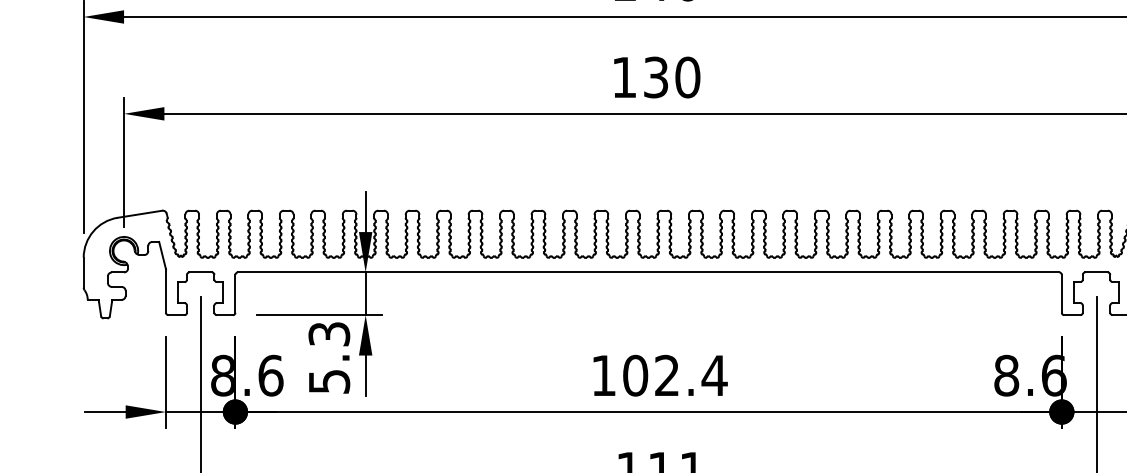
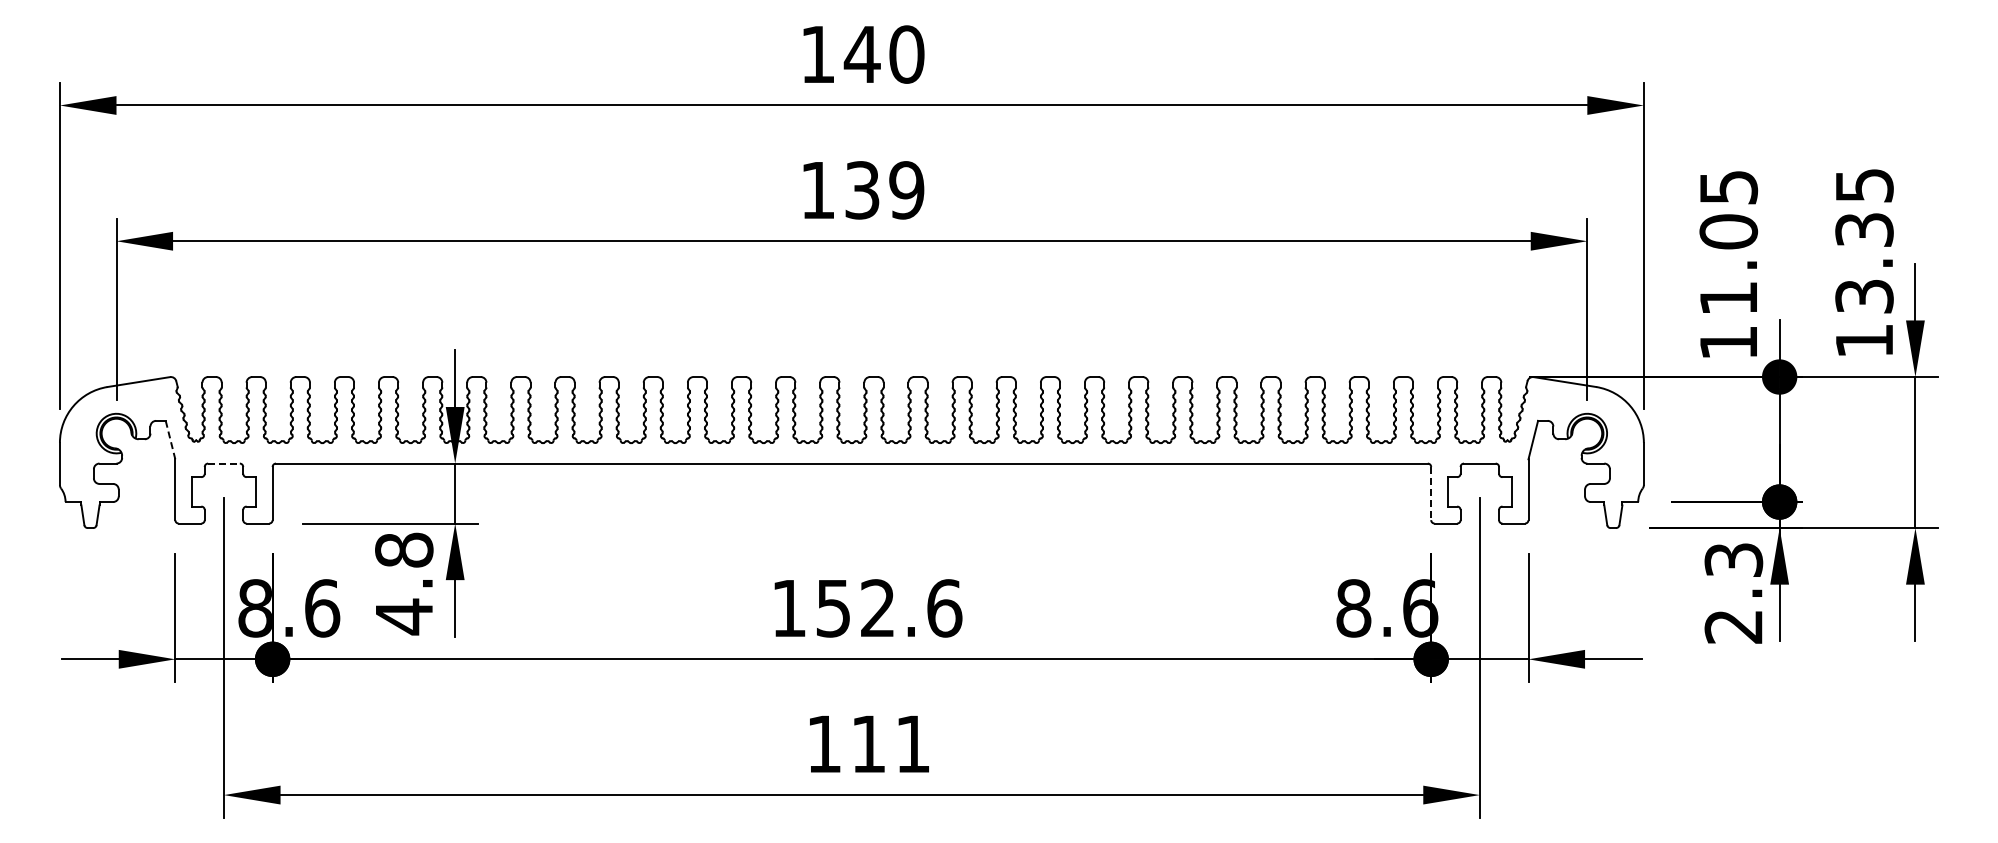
text: (687, 77) -> (906, 190), 130 -> 139
line: (162, 255) -> (170, 440), solid -> dashed
line: (200, 272) -> (223, 463), solid -> dashed
line: (1062, 293) -> (1431, 493), solid -> dashed
text: (329, 357) -> (404, 583), 5.3 -> 4.8
text: (675, 375) -> (889, 608), 102.4 -> 152.6

